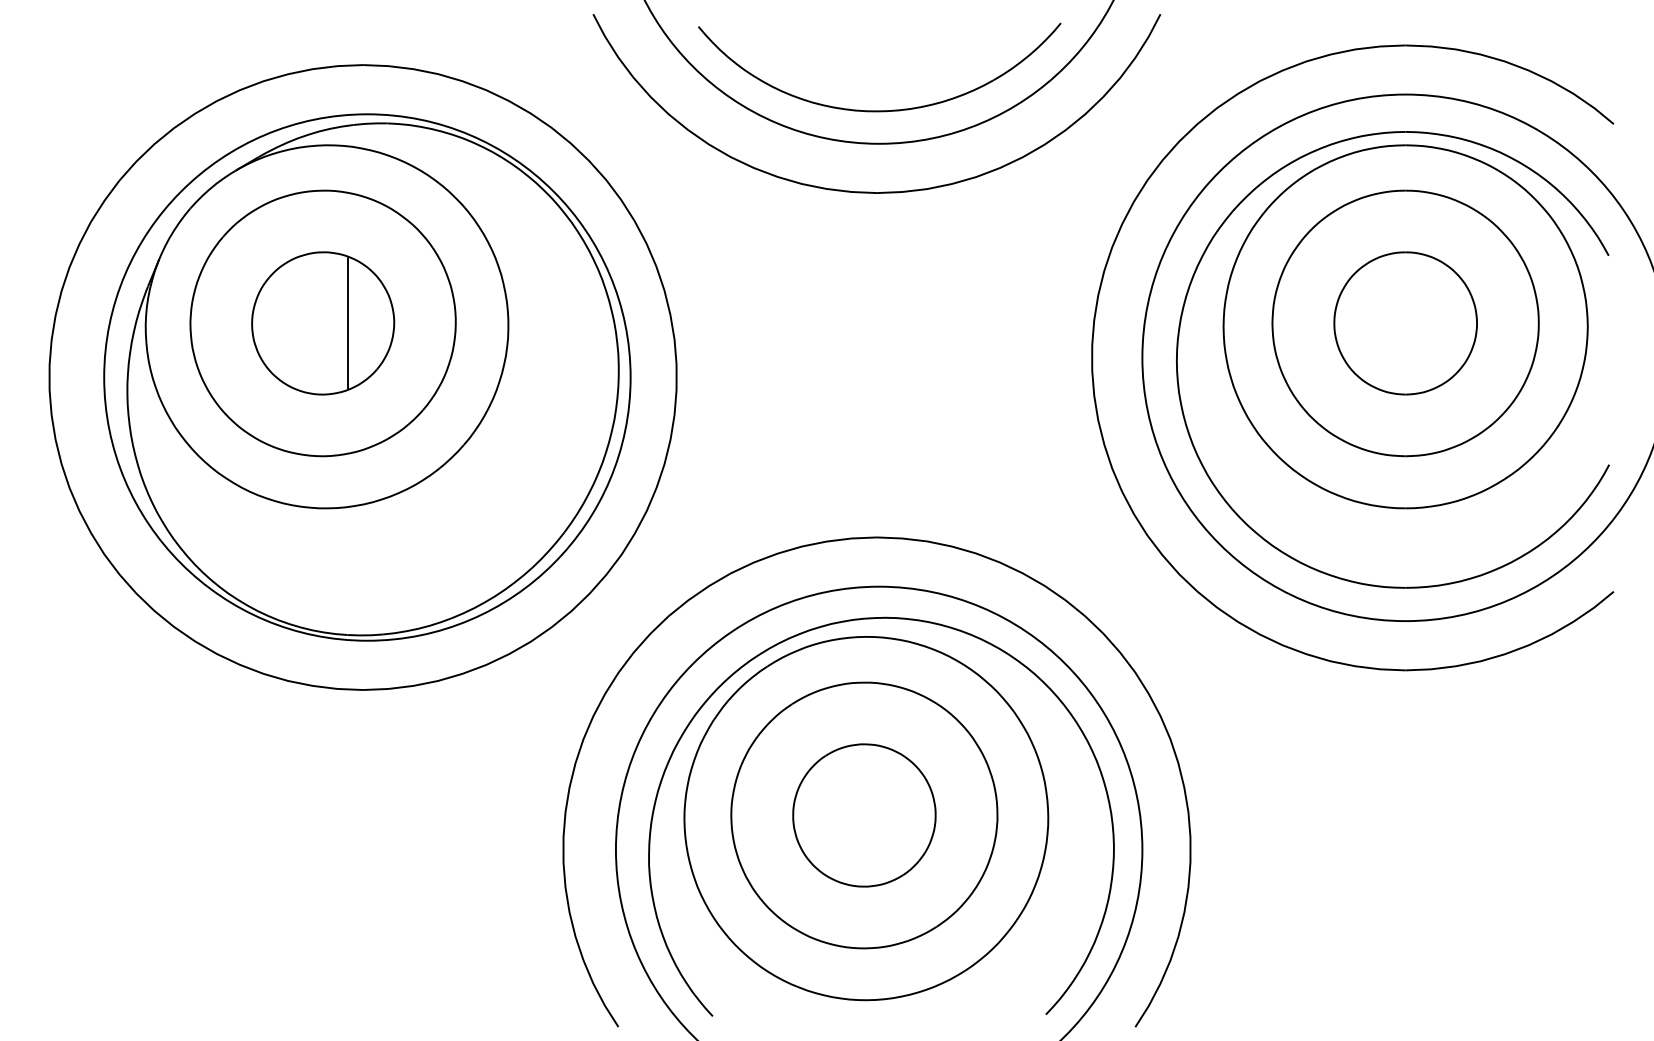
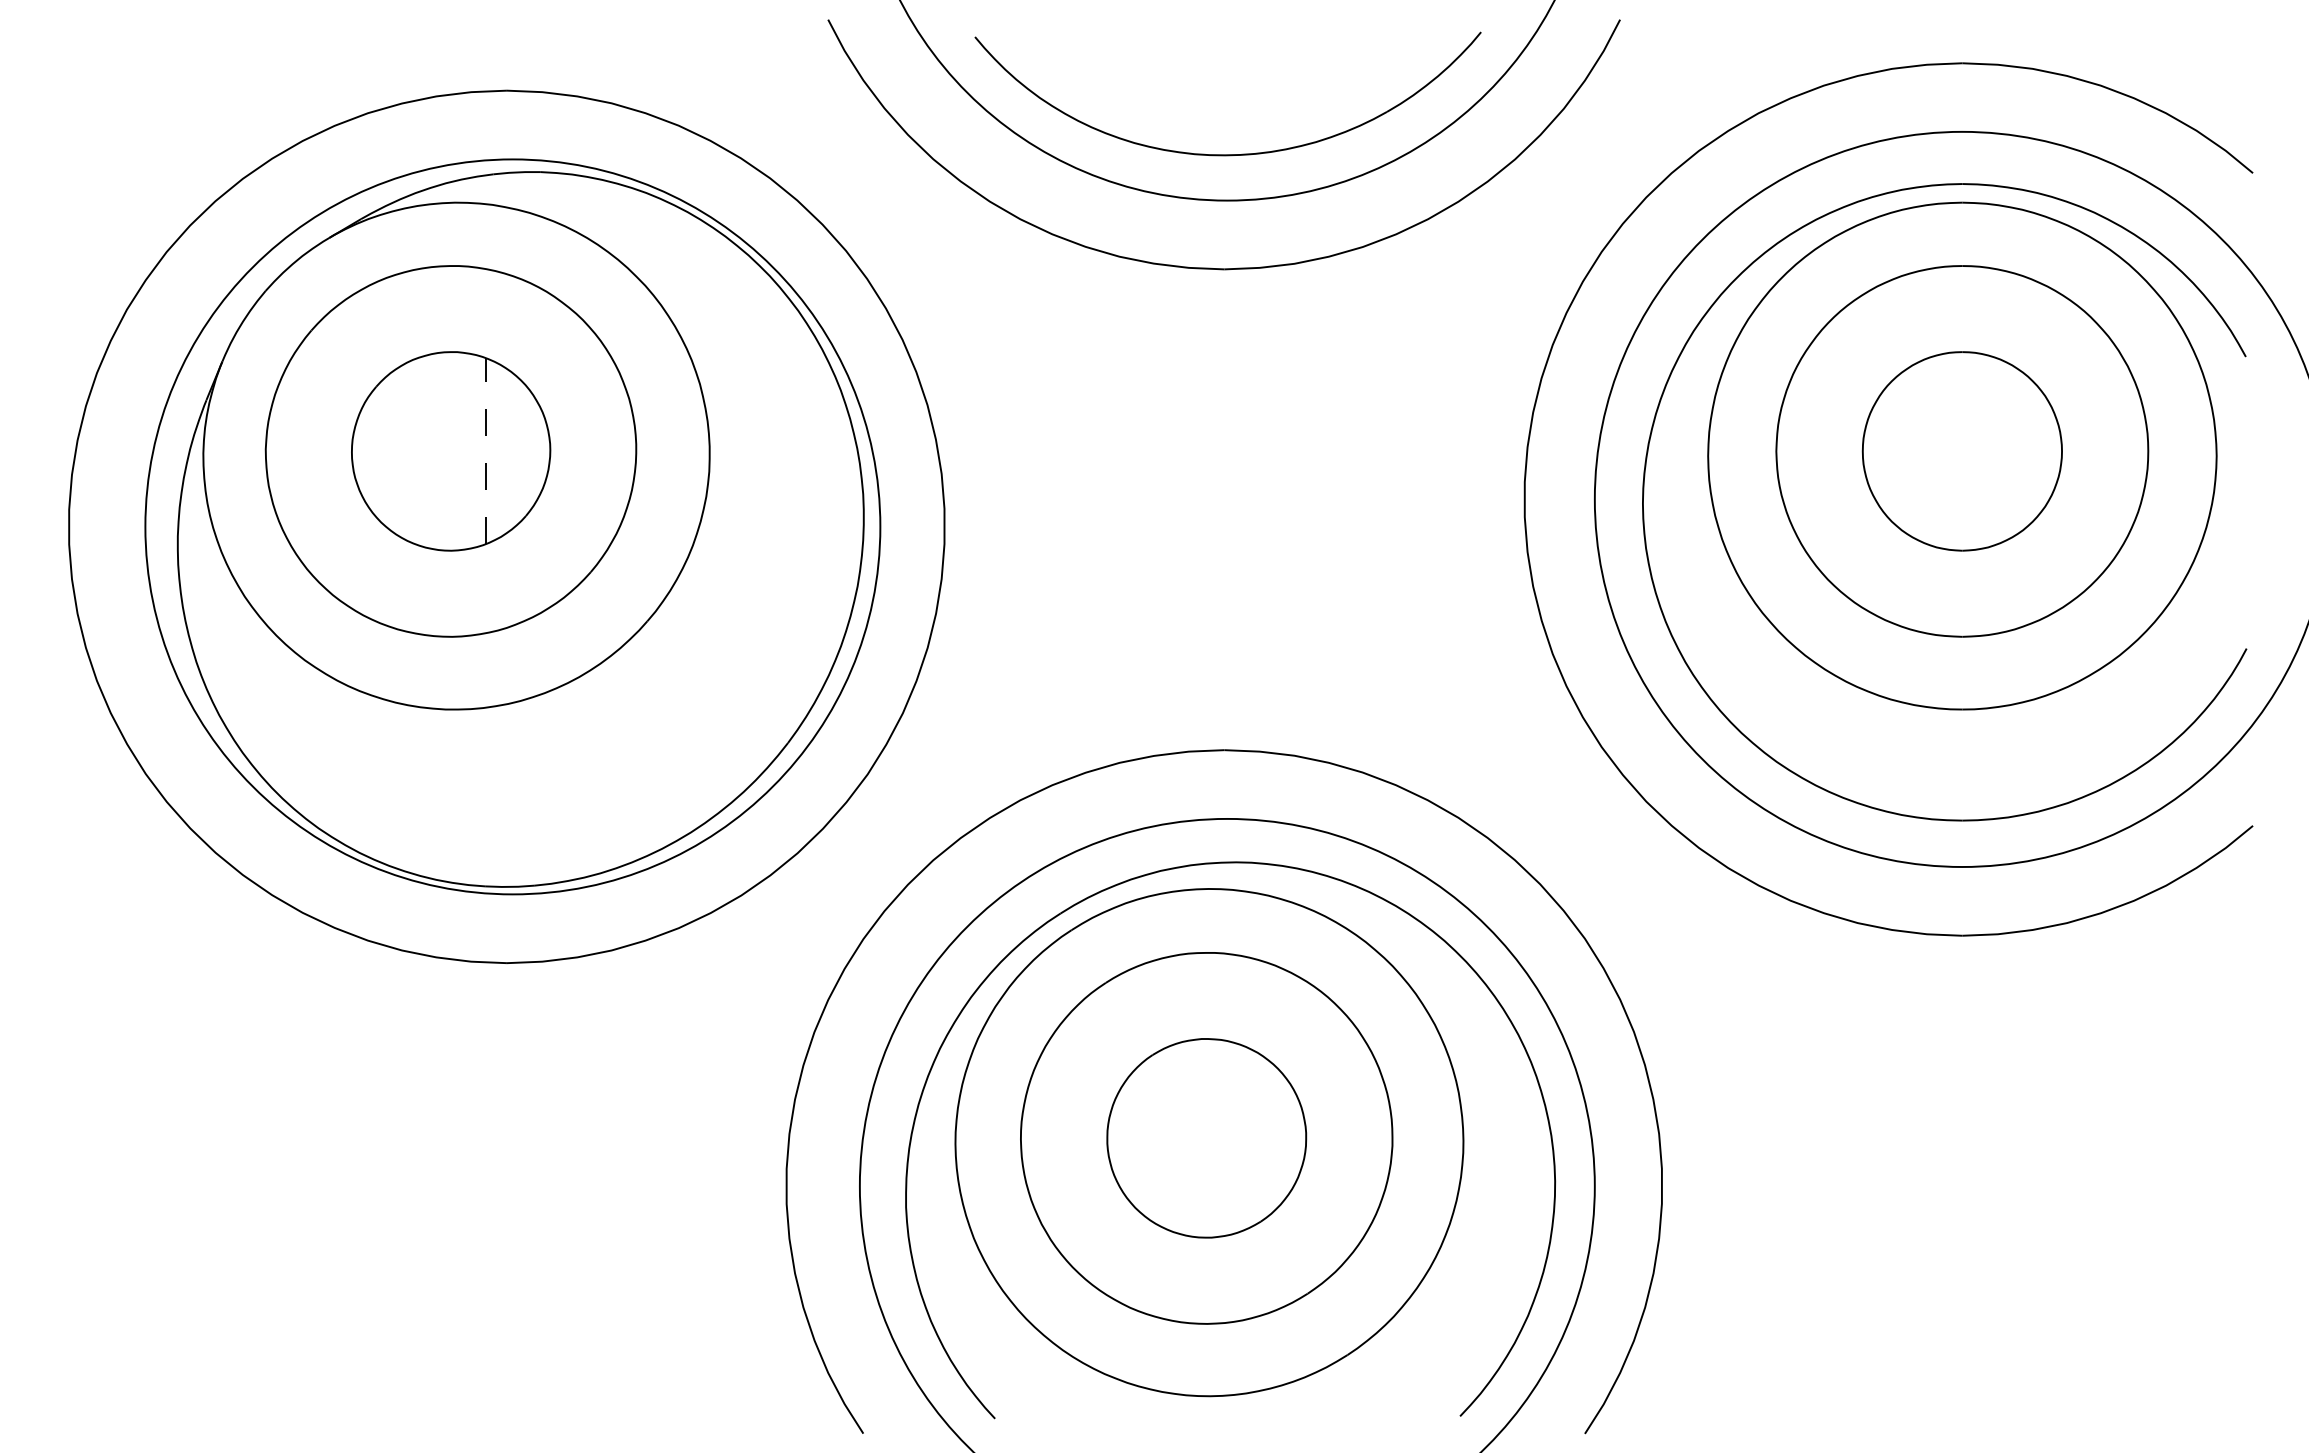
line: (347, 323) -> (485, 451), solid -> dashed

